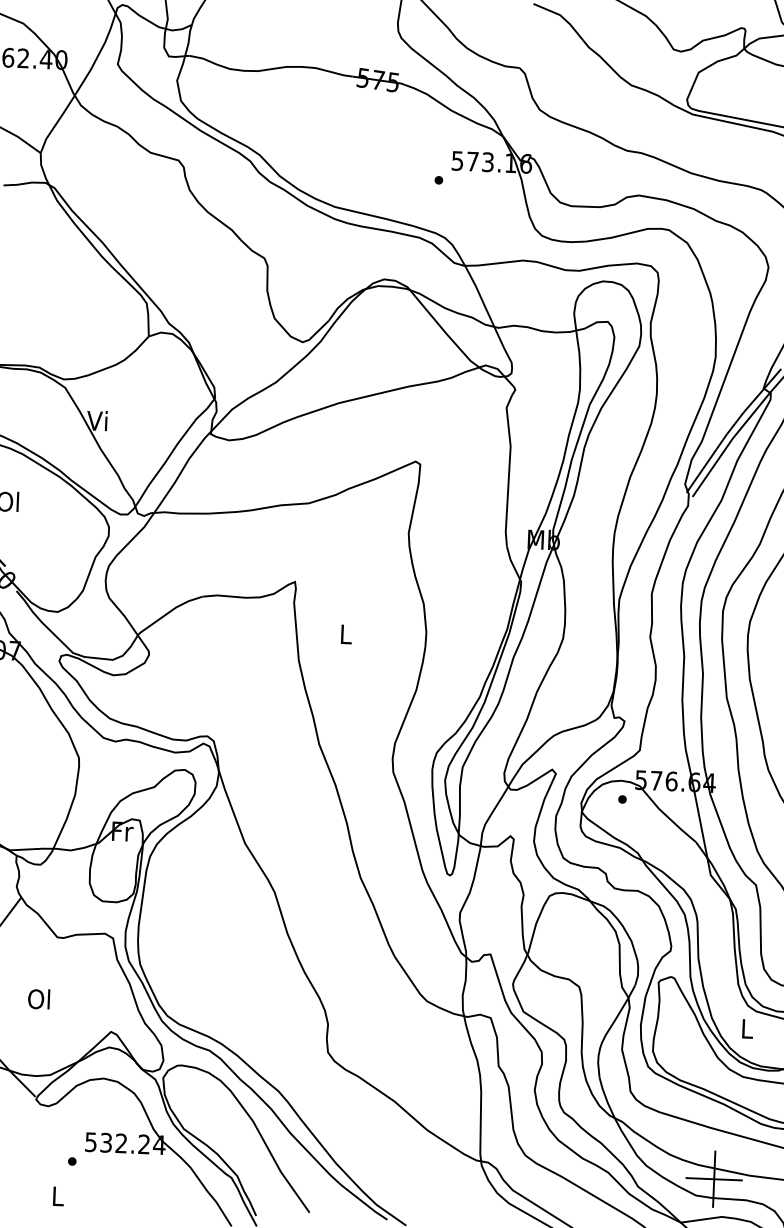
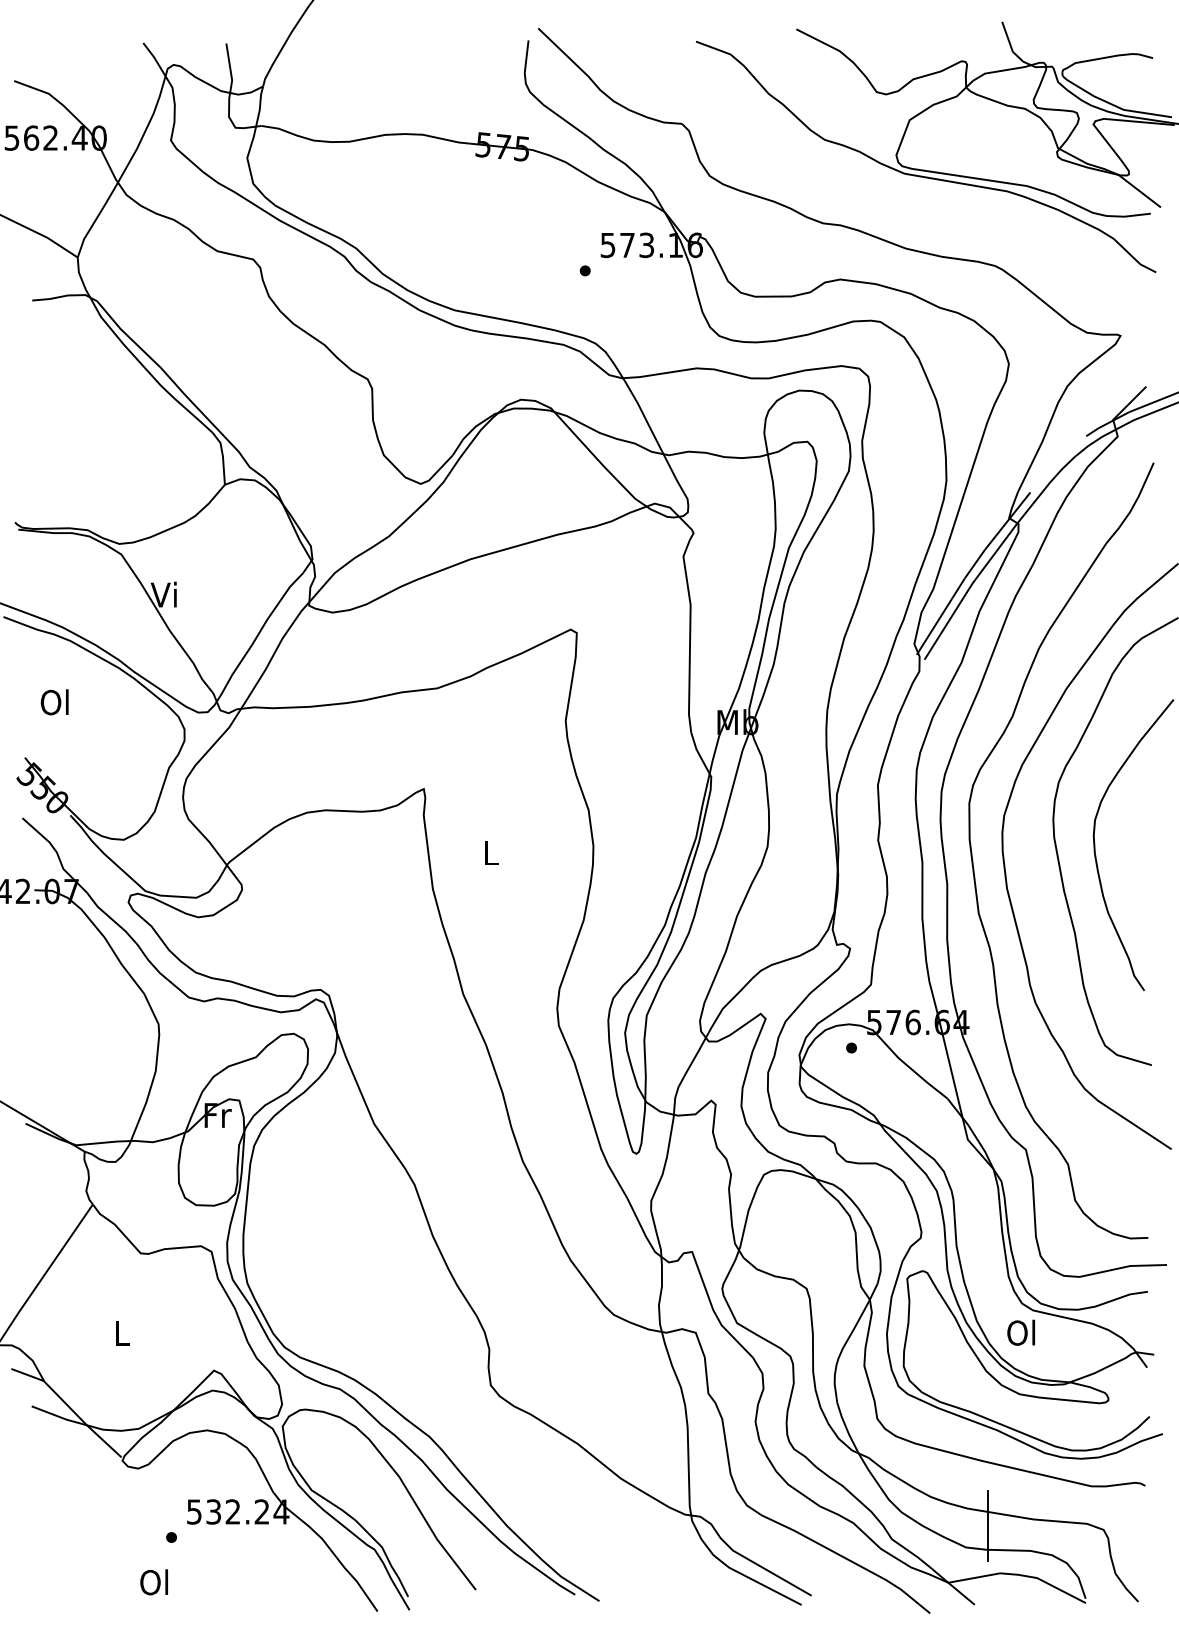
text: (38, 998) -> (120, 1332), Ol -> L
text: (746, 1028) -> (1021, 1332), L -> Ol
line: (714, 1178) -> (988, 1525), removed
text: (56, 1196) -> (153, 1582), L -> Ol

